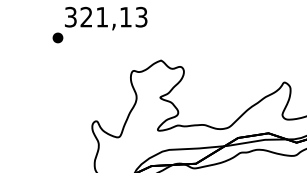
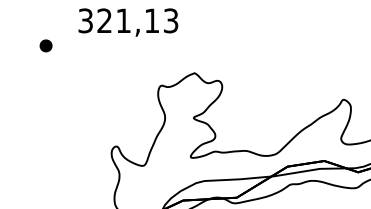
part: (57, 37) -> (45, 45), moved

